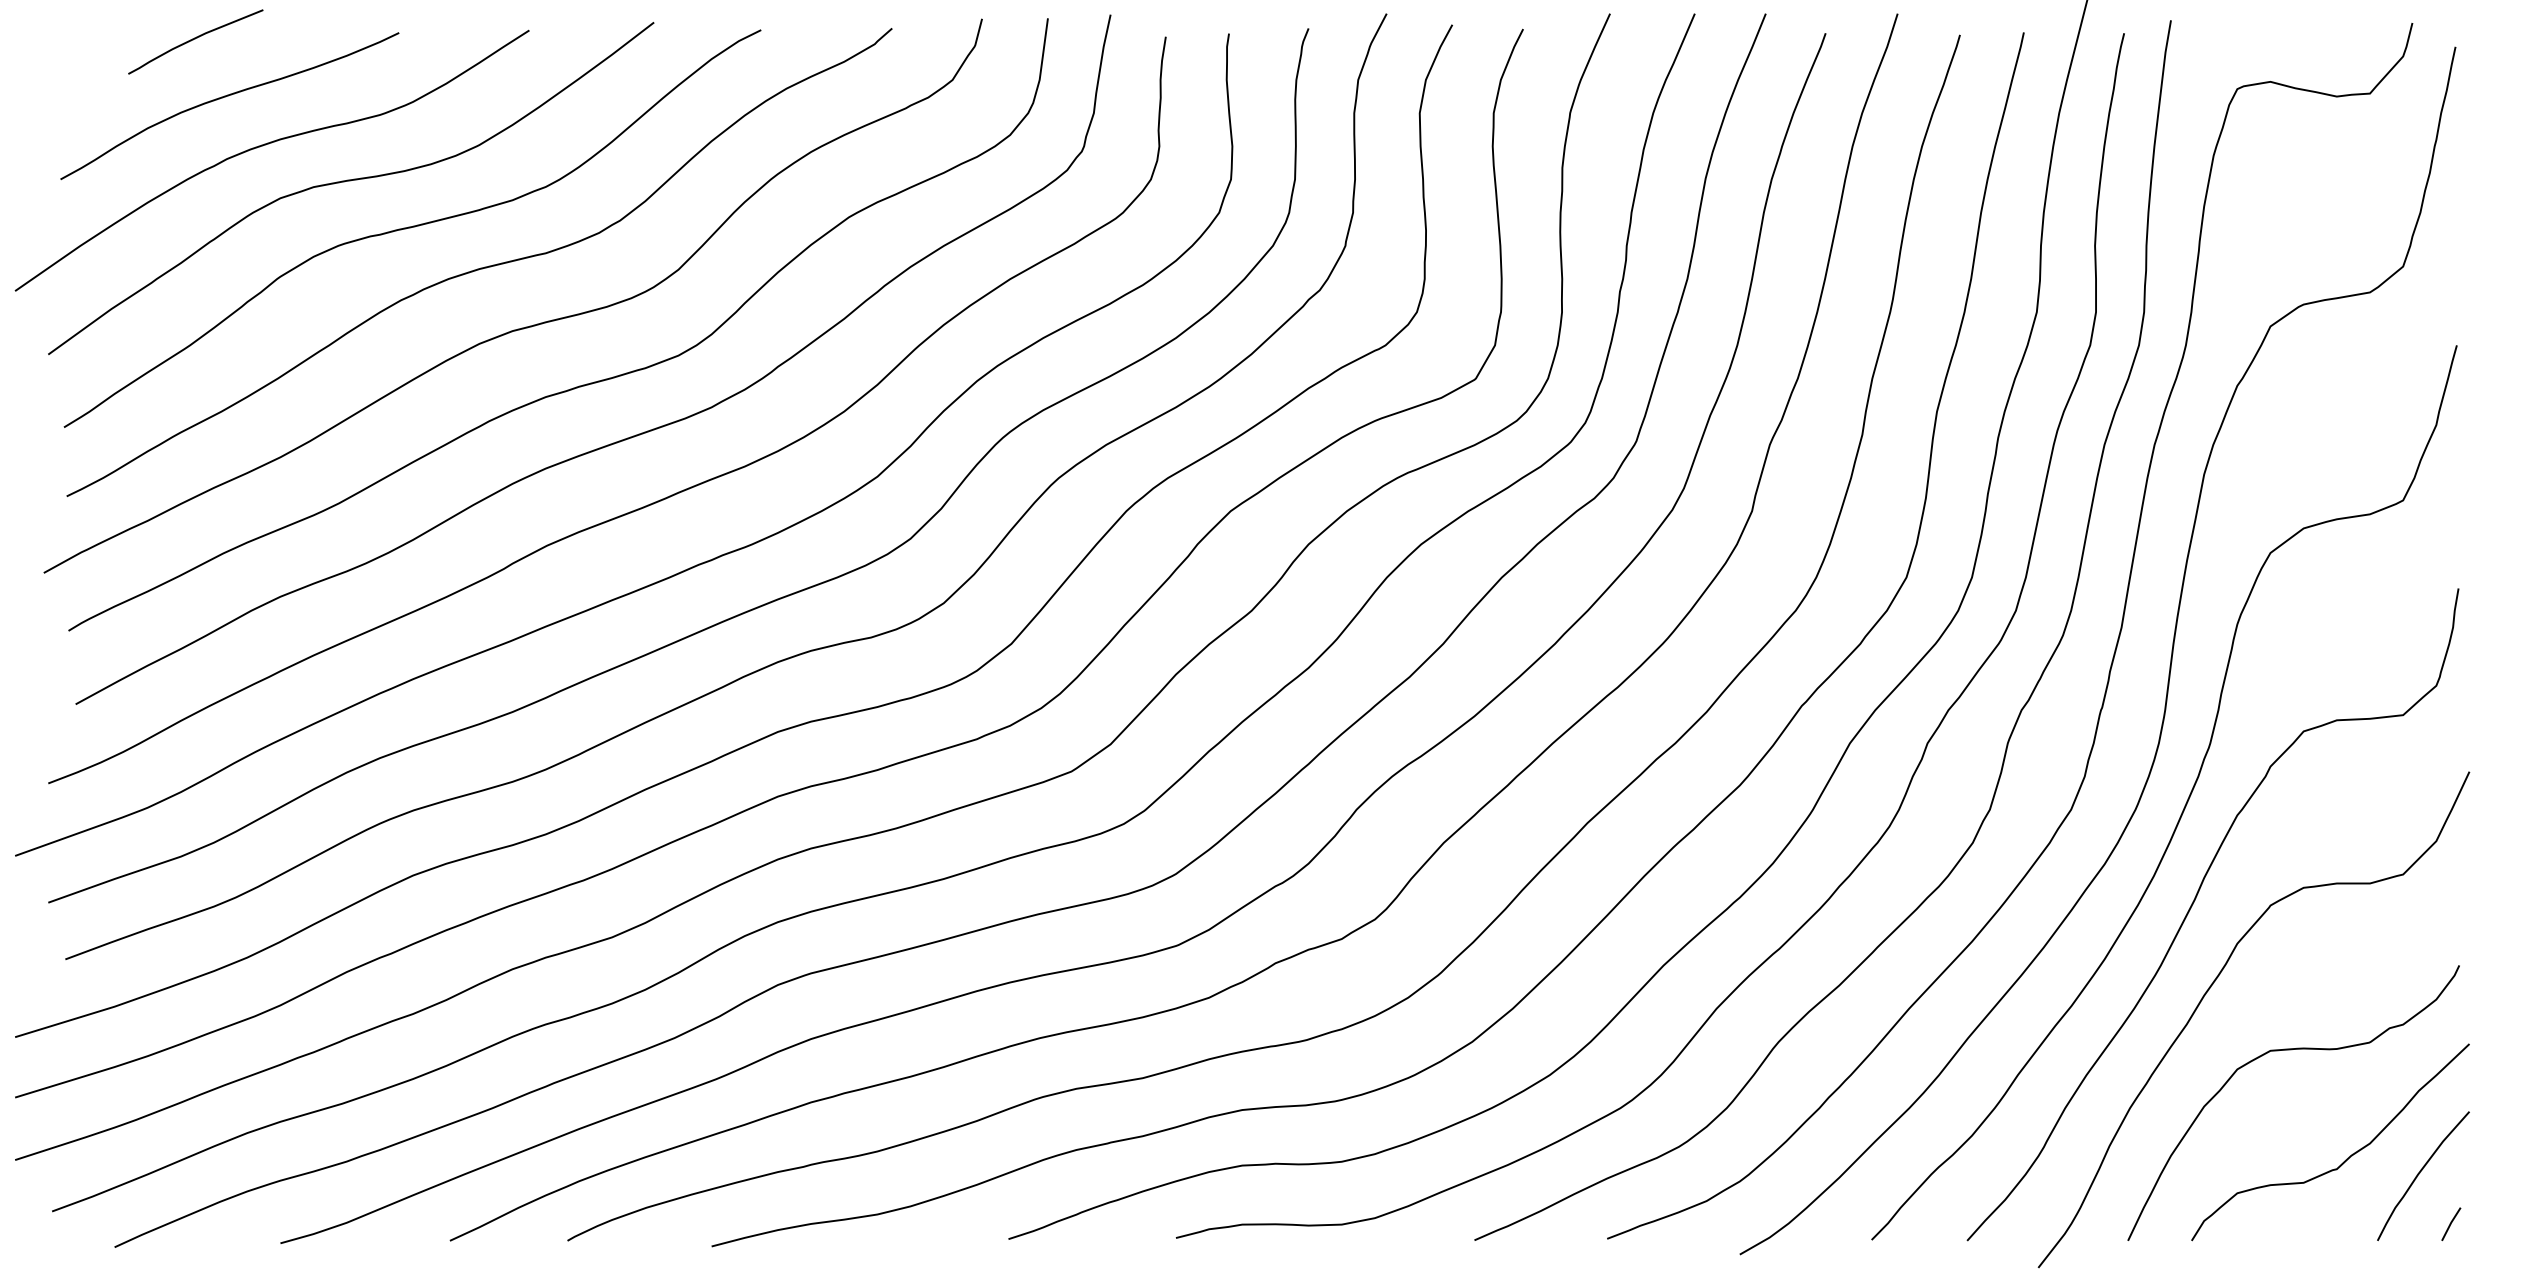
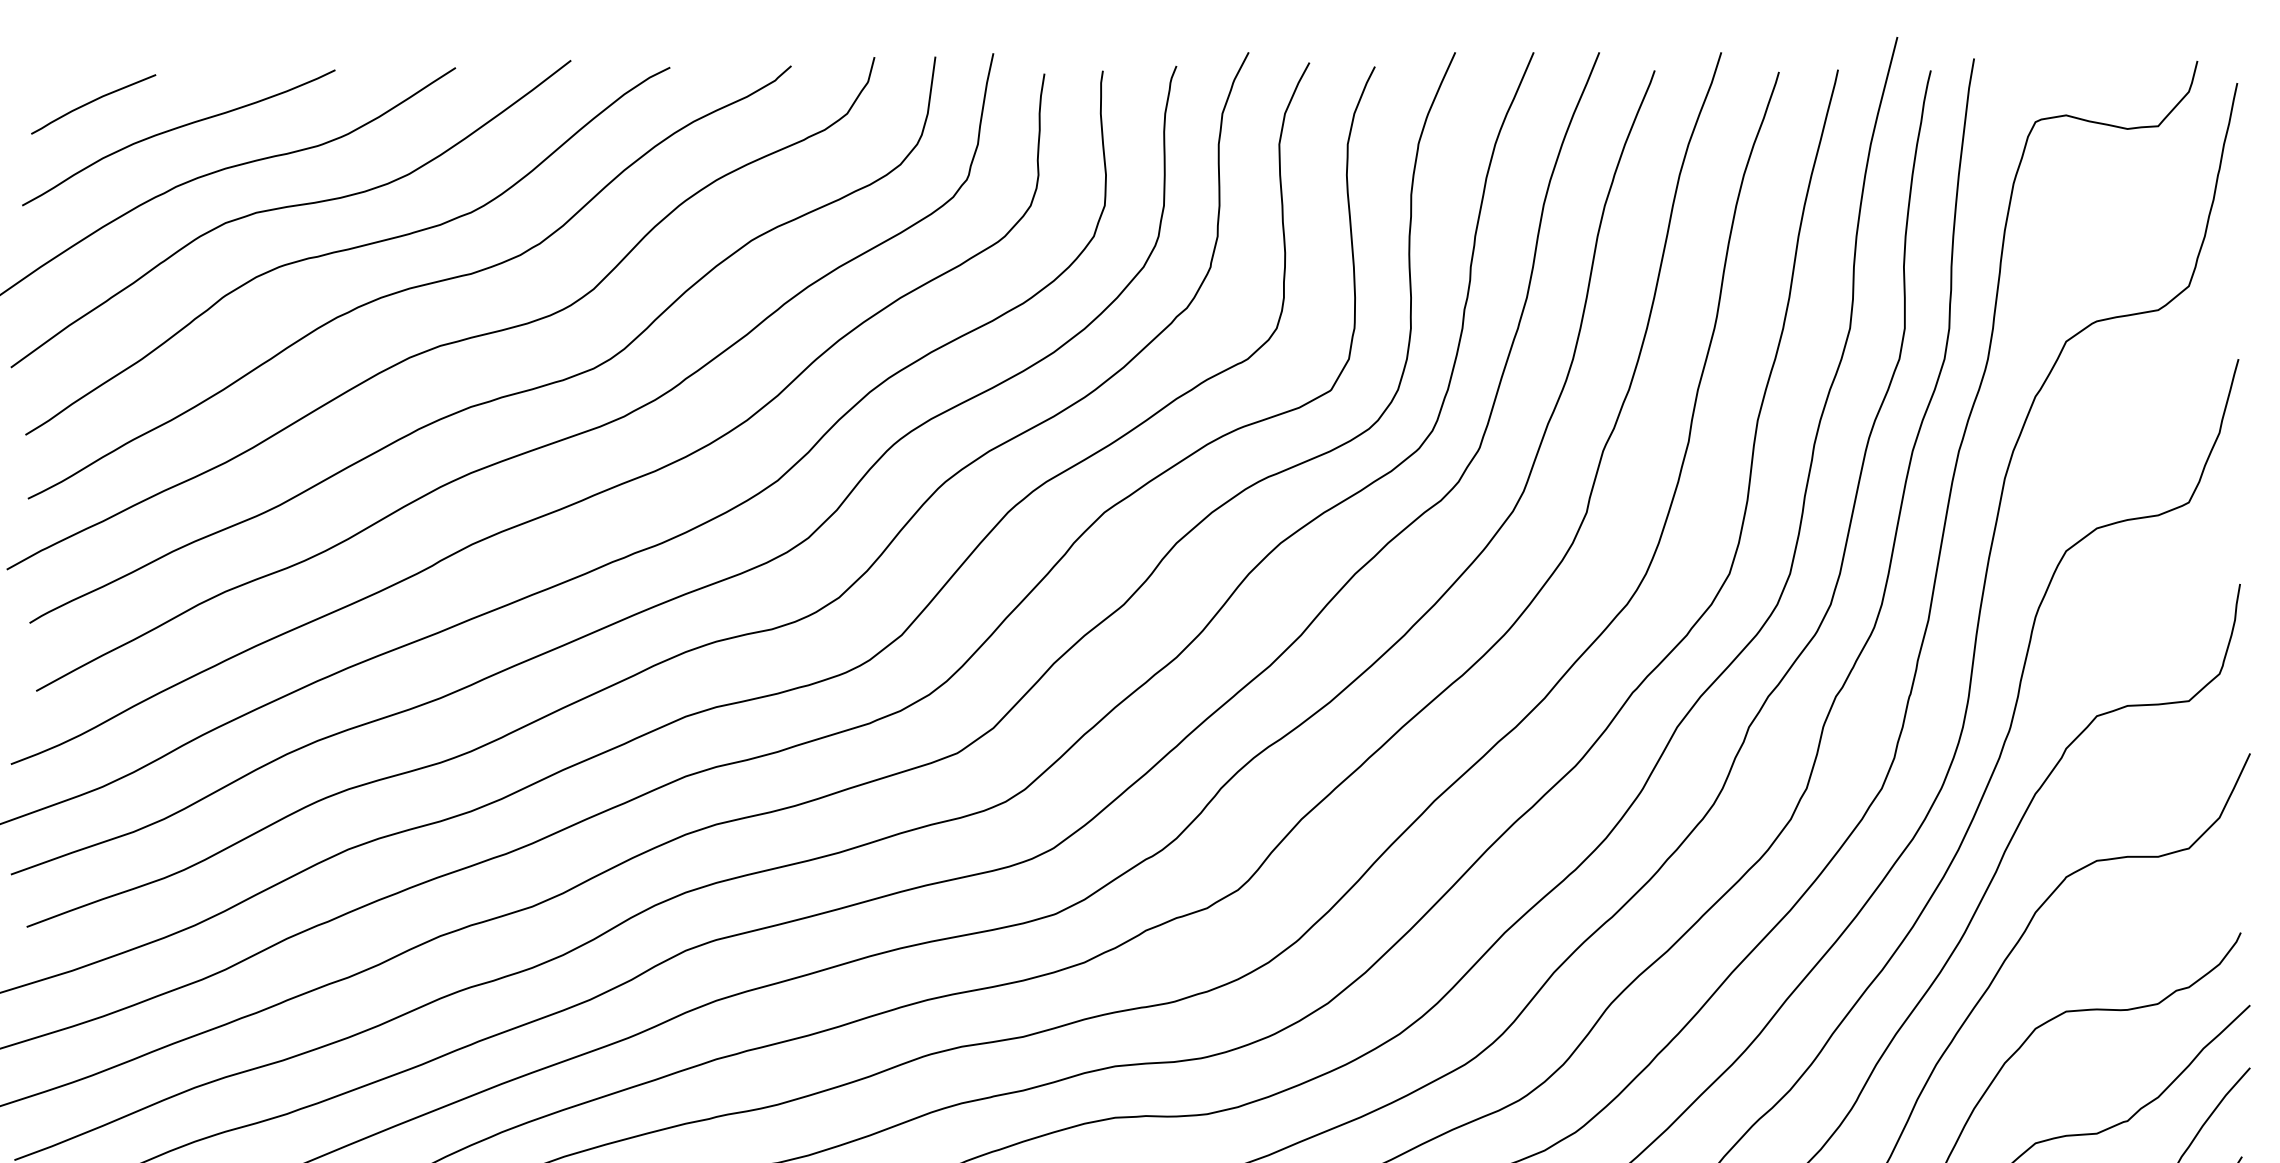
curve: (195, 39) -> (93, 102), moved

